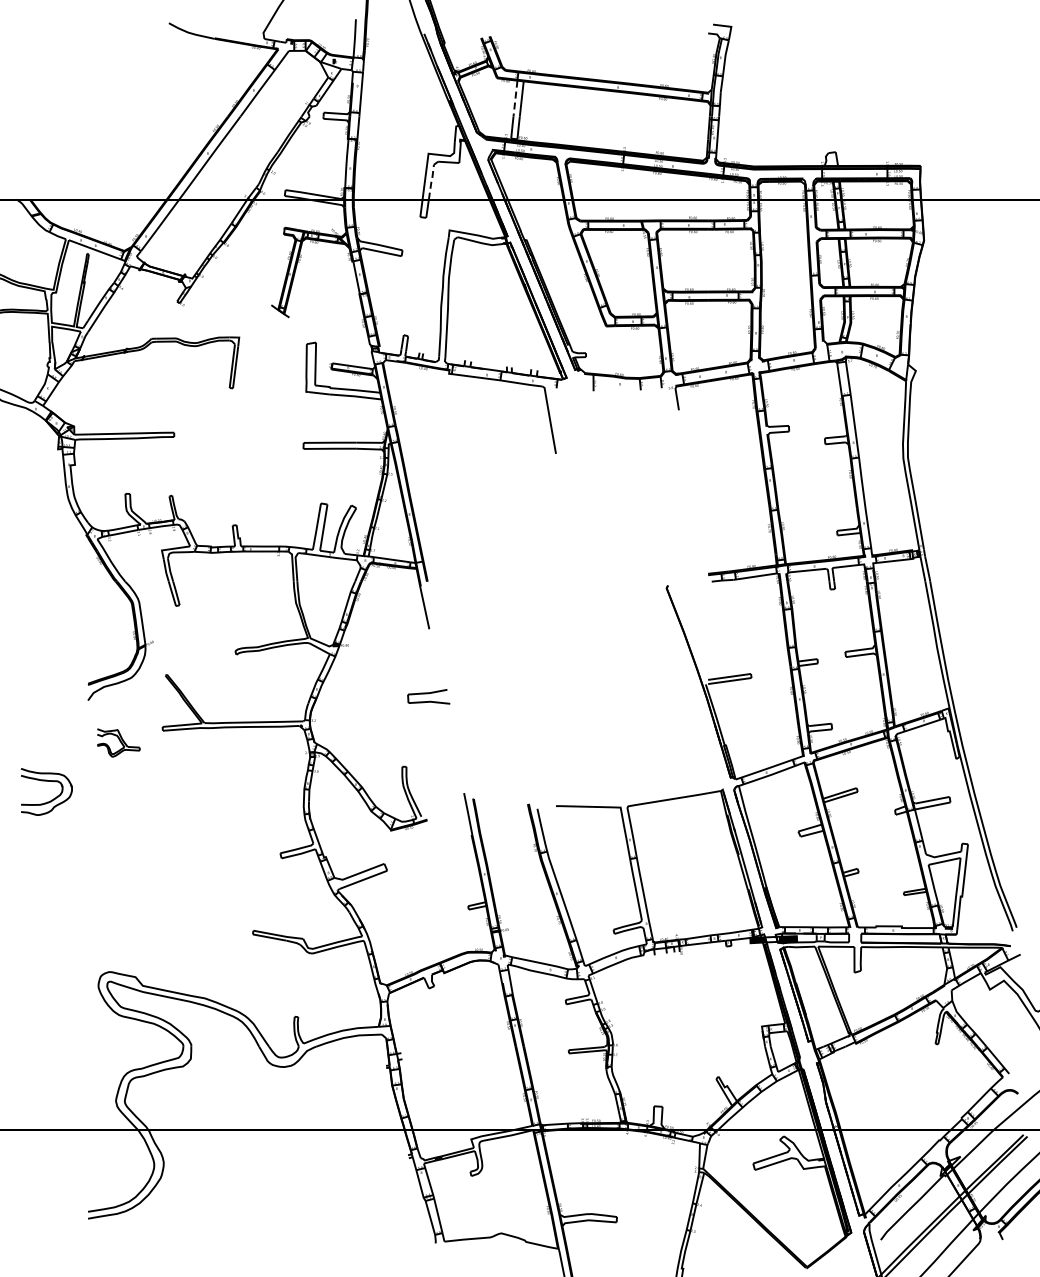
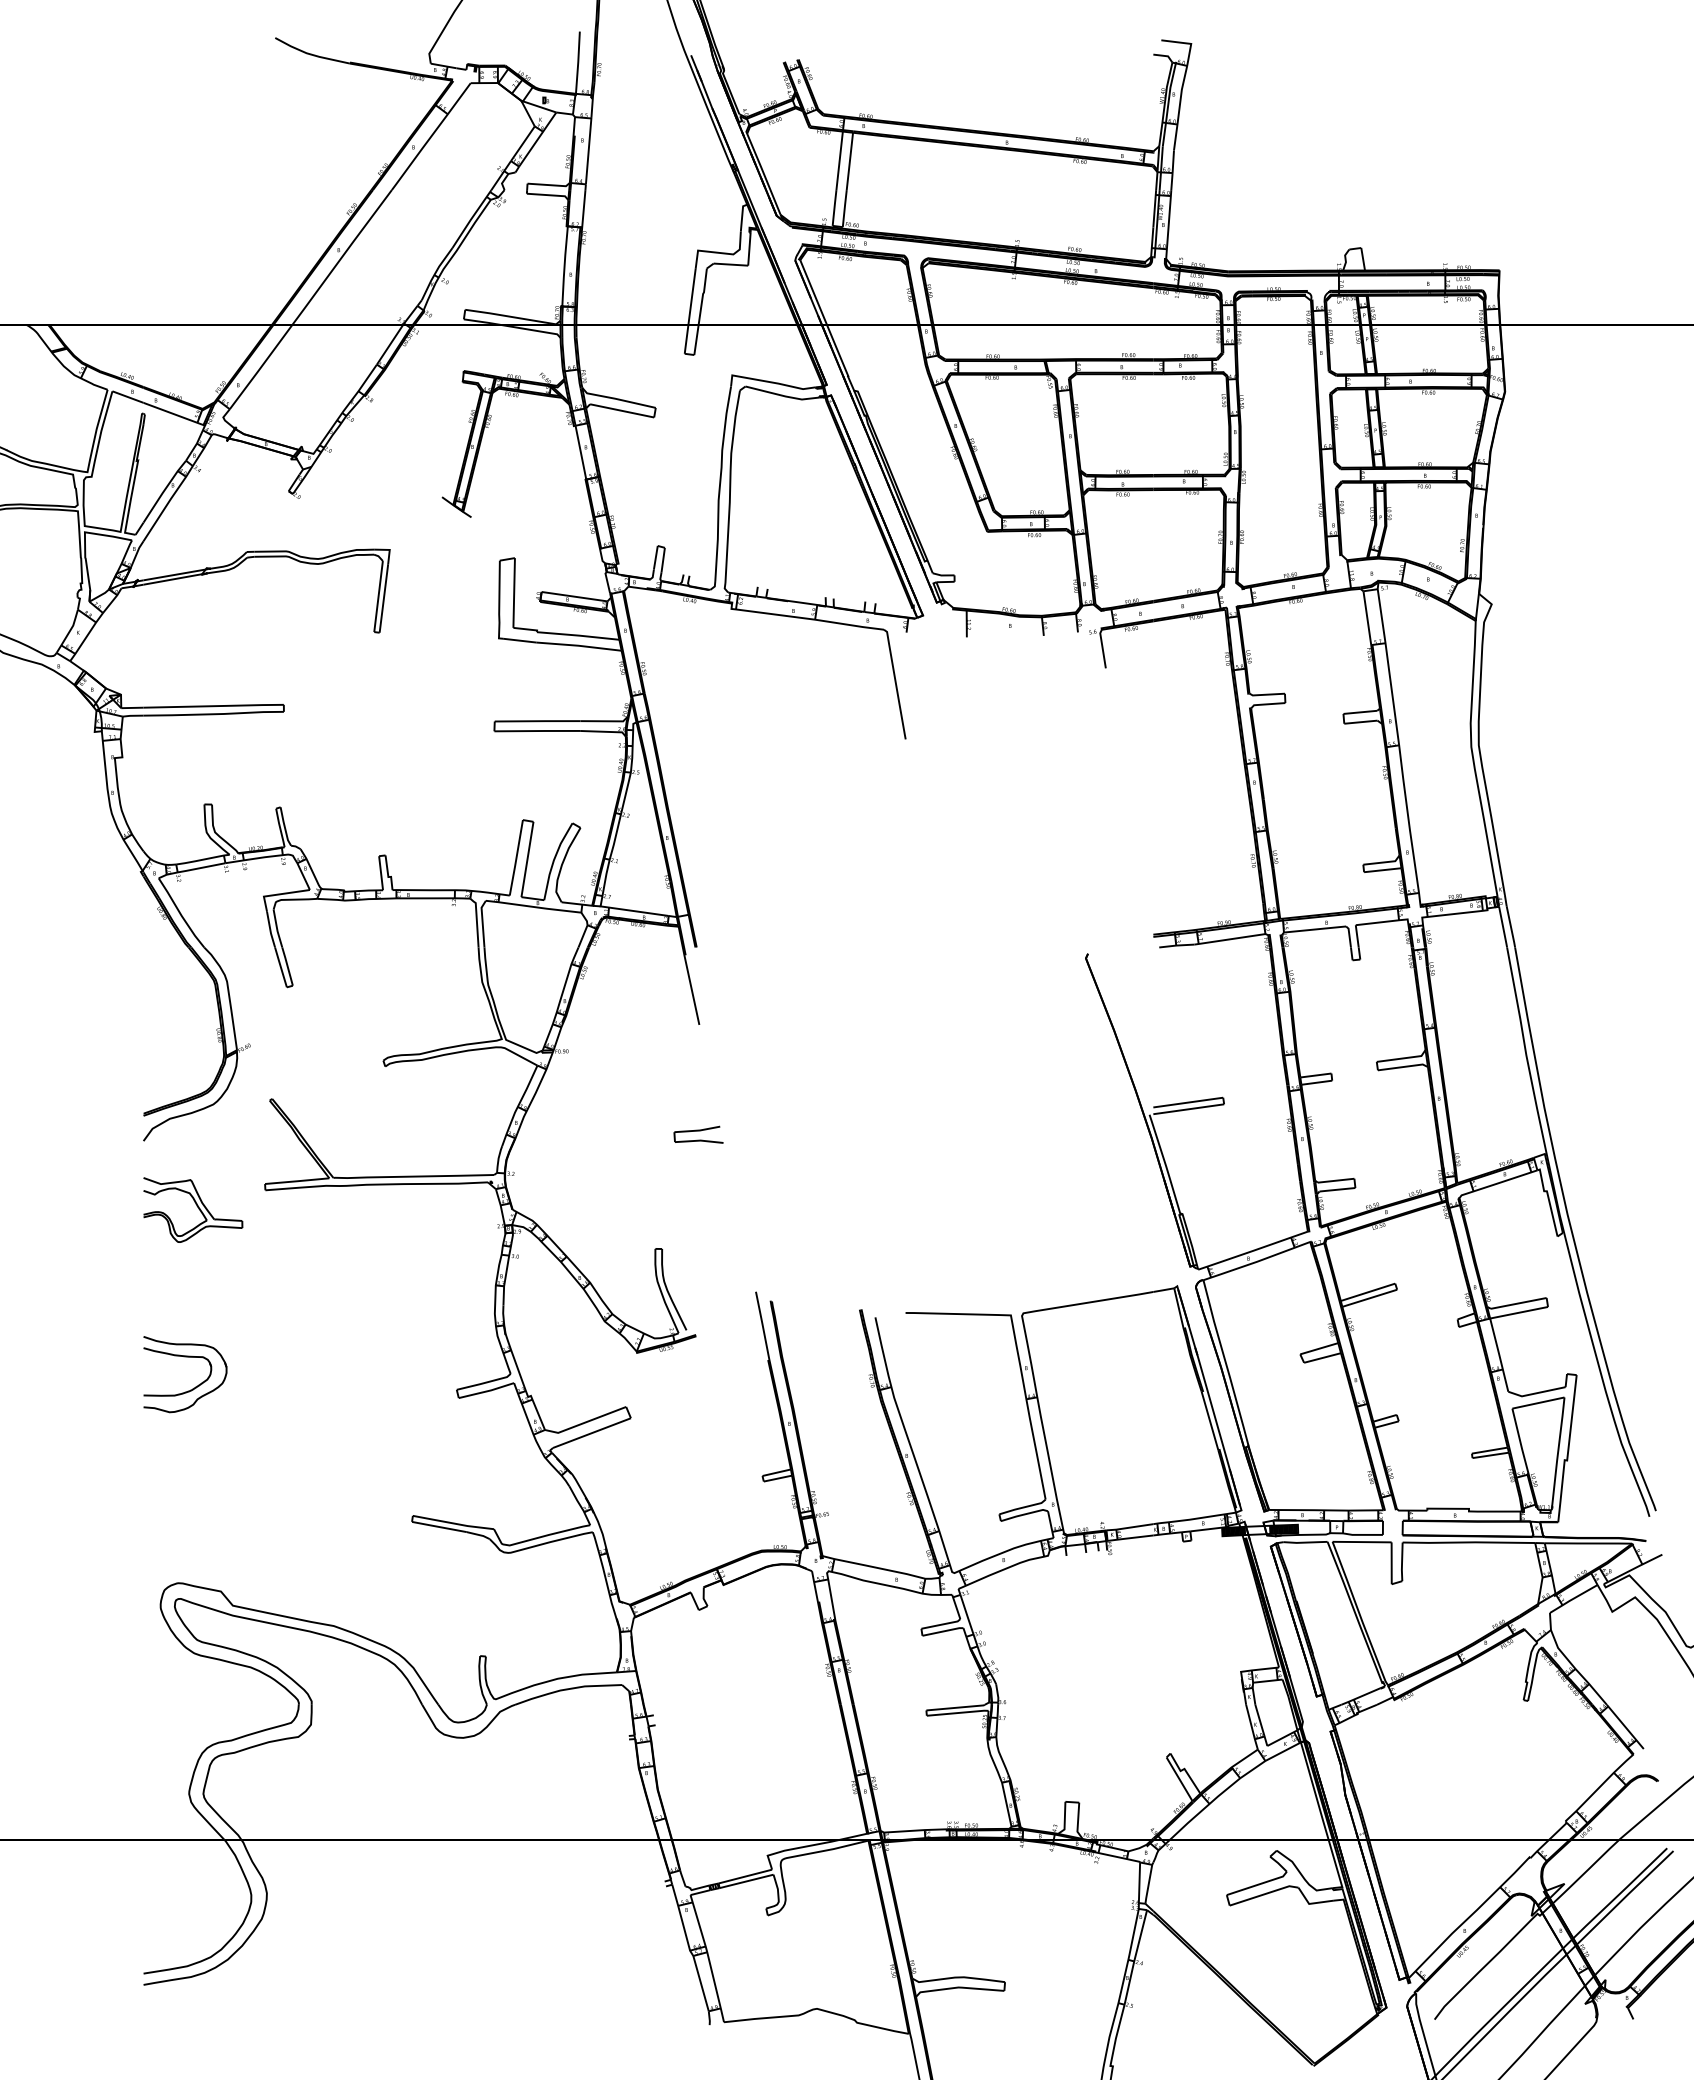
line: (515, 99) -> (839, 162), dashed -> solid
line: (431, 180) -> (702, 294), dashed -> solid
part: (428, 696) -> (697, 1134), size x0.71
part: (118, 742) -> (193, 1209), size x1.43
part: (51, 799) -> (193, 1386), moved

